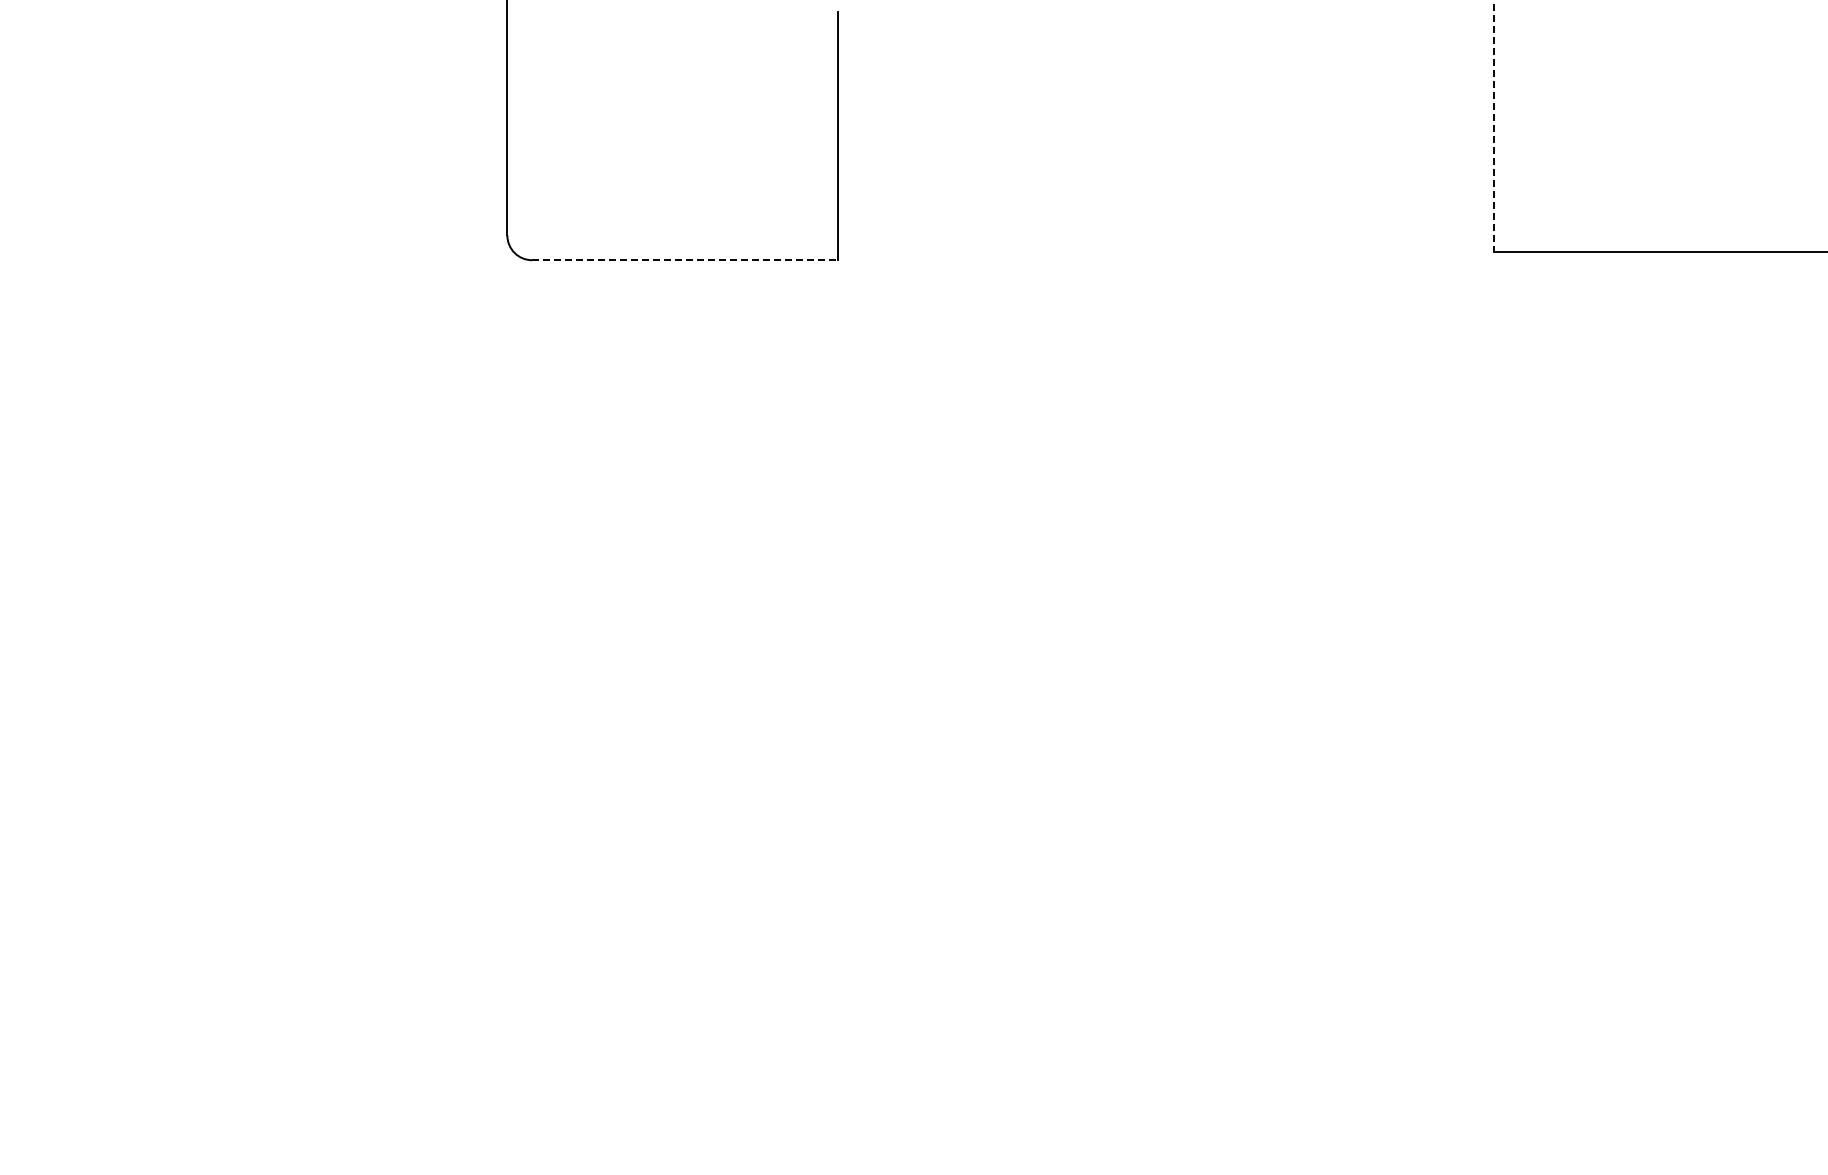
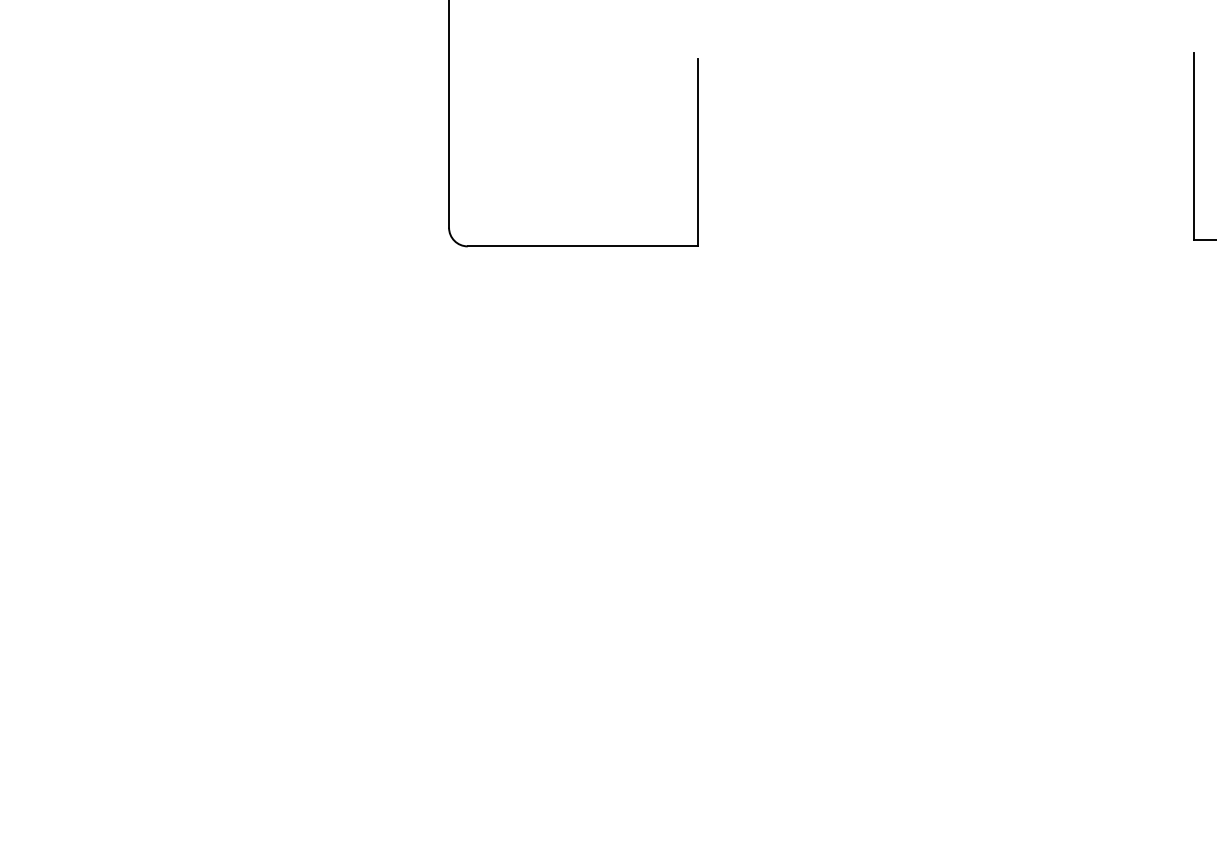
line: (1494, 128) -> (1194, 146), dashed -> solid
line: (684, 260) -> (582, 246), dashed -> solid

